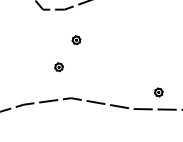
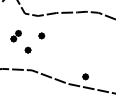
part: (34, 49) -> (15, 36), added

